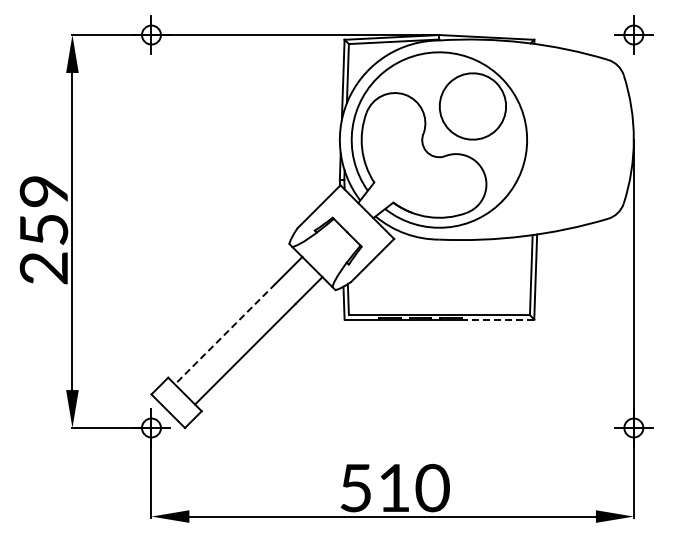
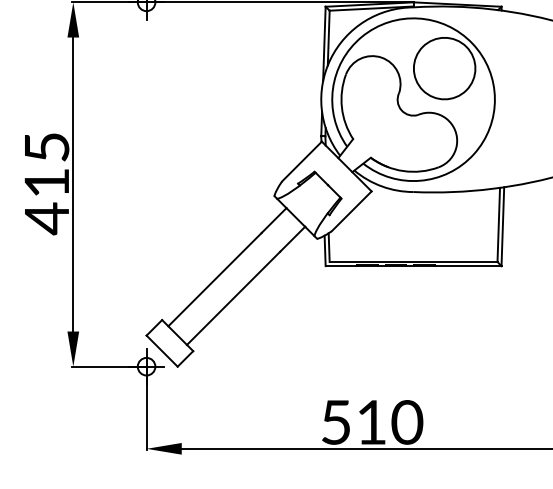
text: (43, 231) -> (46, 184), 259 -> 415
line: (497, 319) -> (467, 266), dashed -> solid
line: (224, 334) -> (214, 280), dashed -> solid

